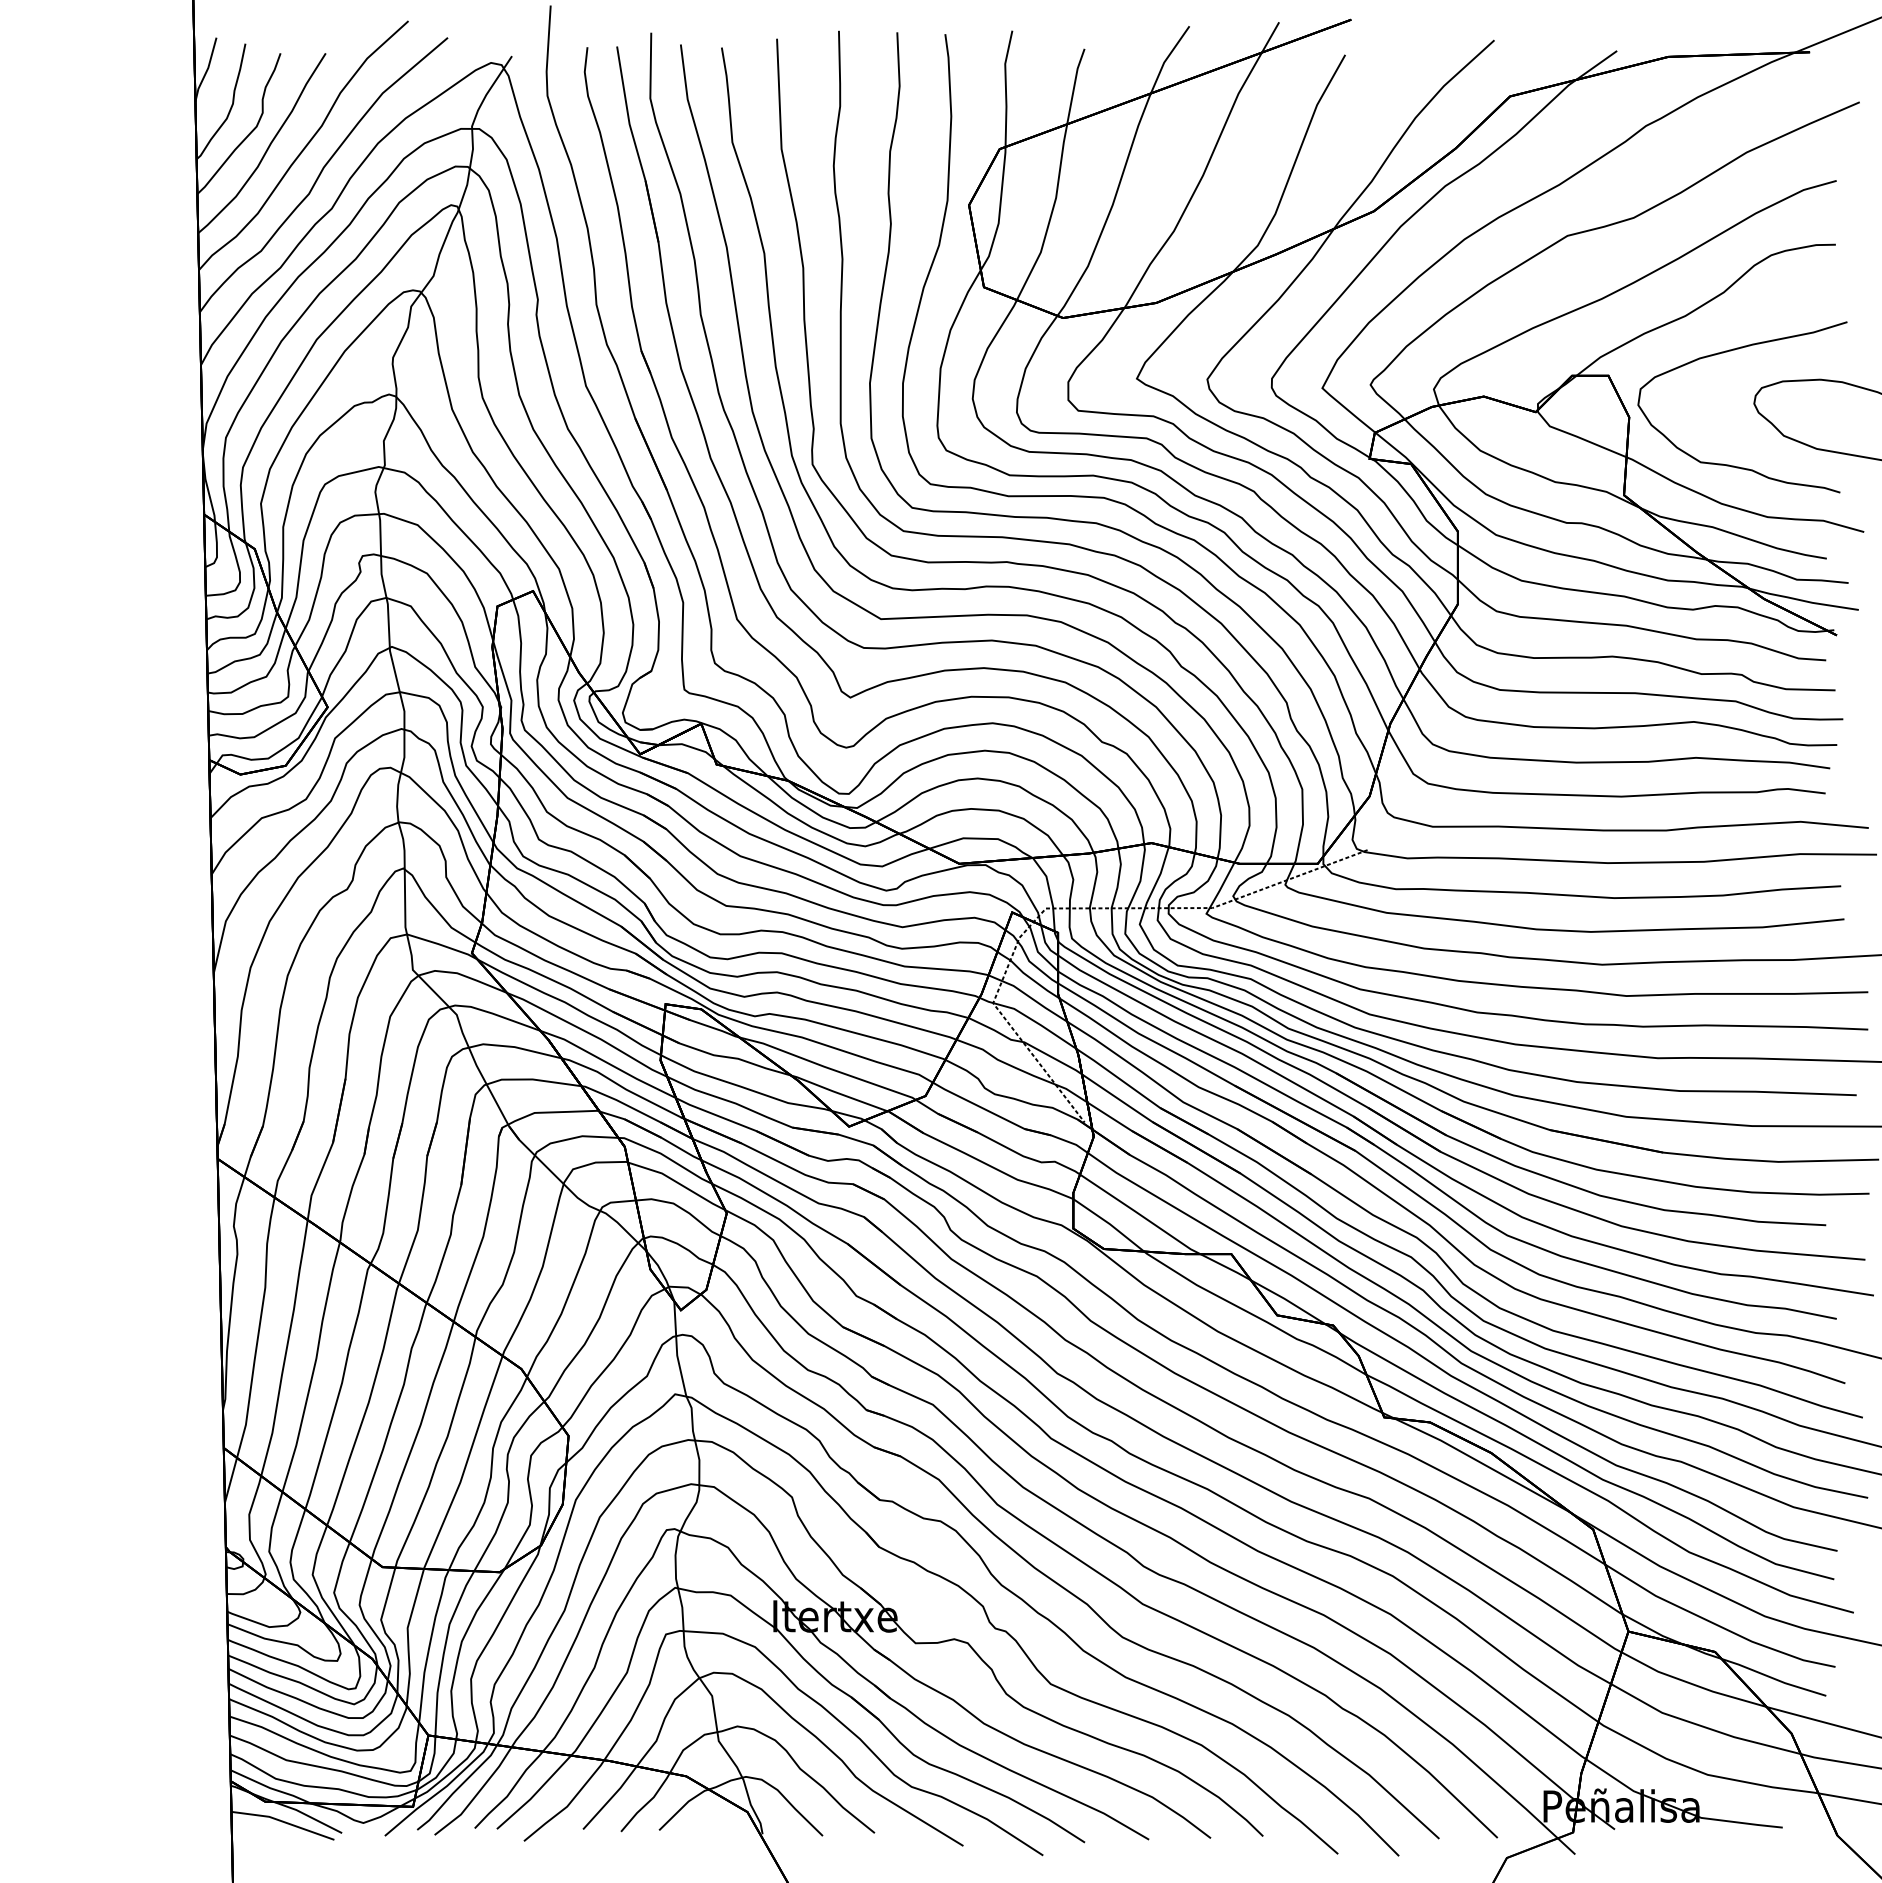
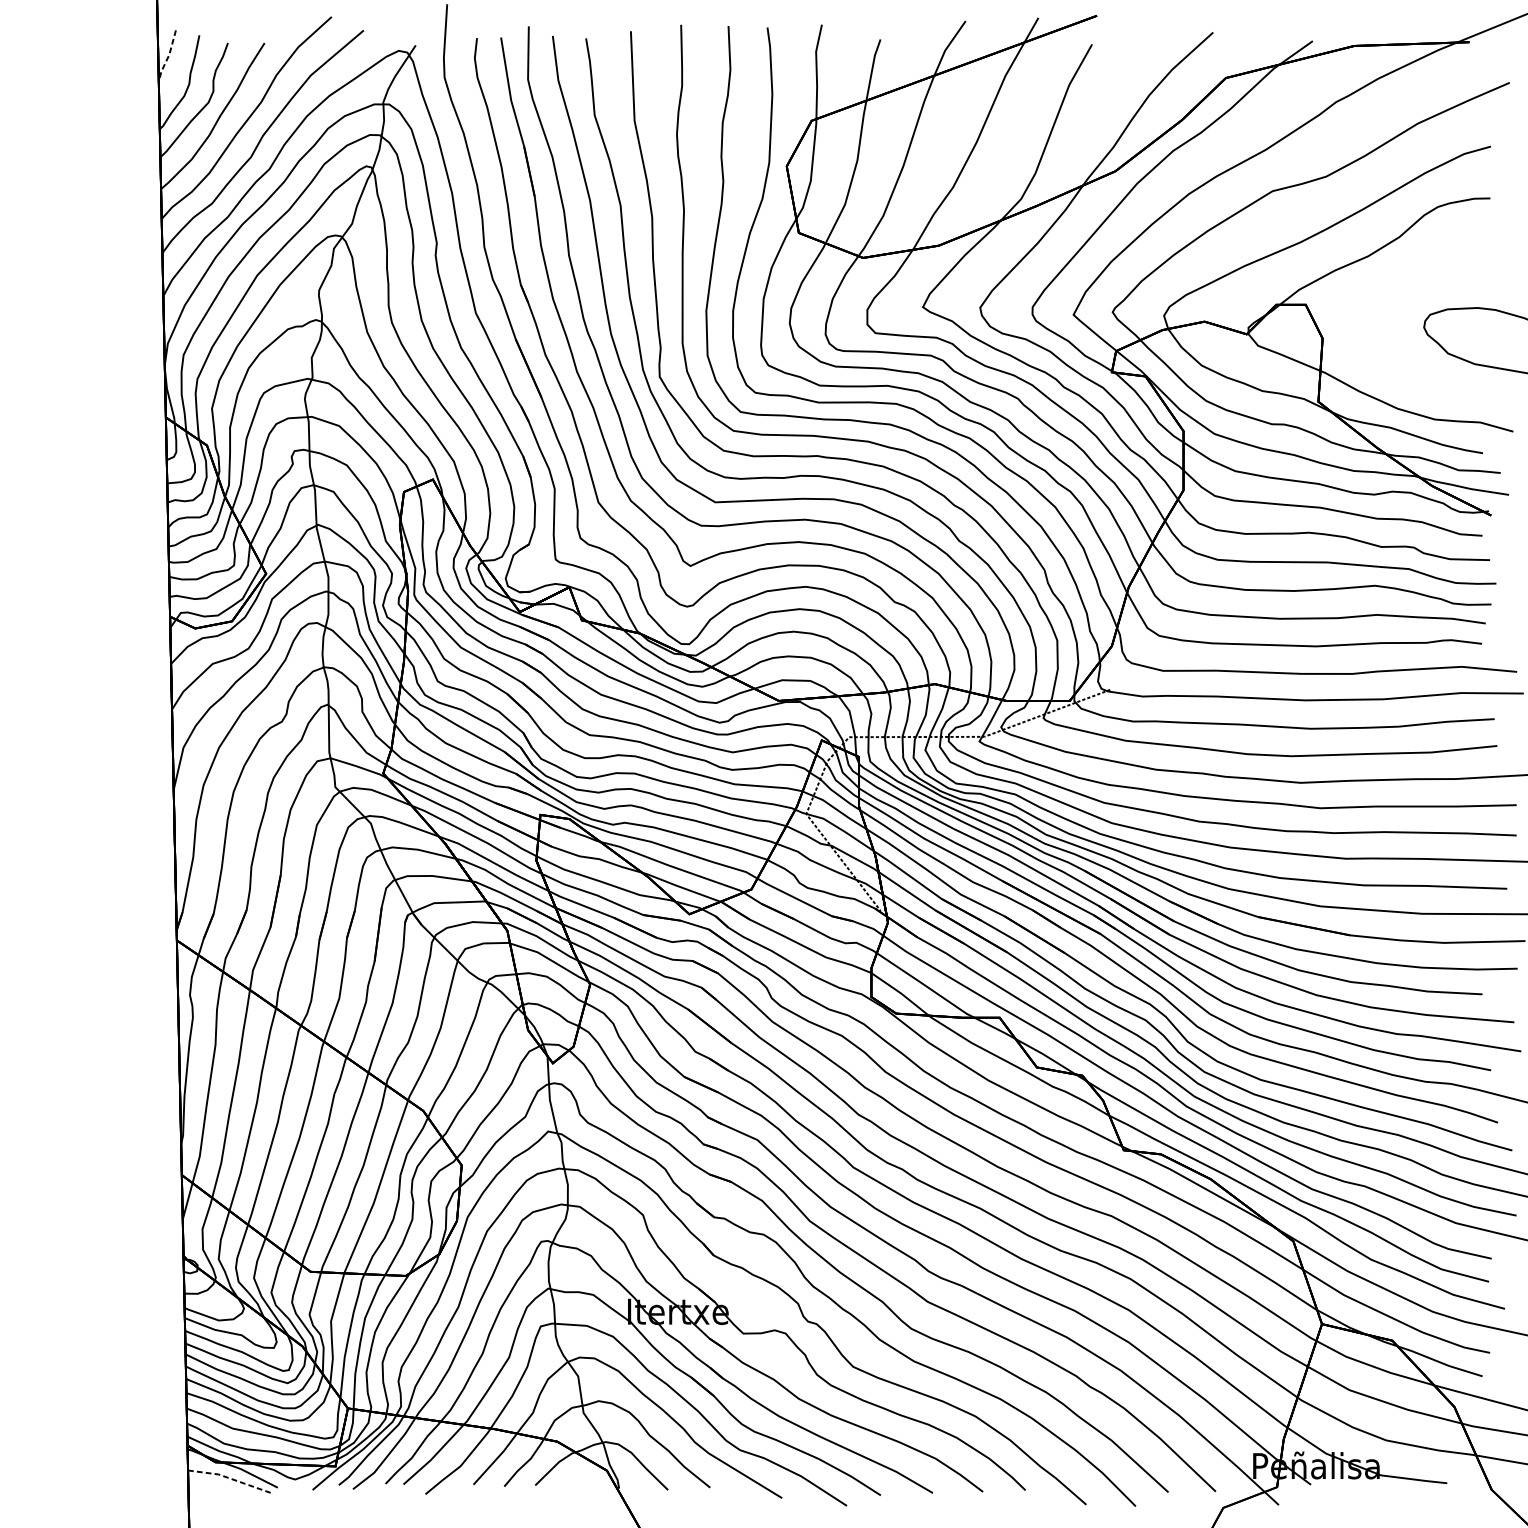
line: (207, 70) -> (168, 57), solid -> dashed
curve: (1727, 352) -> (1402, 285), removed
line: (283, 1821) -> (230, 1478), solid -> dashed

